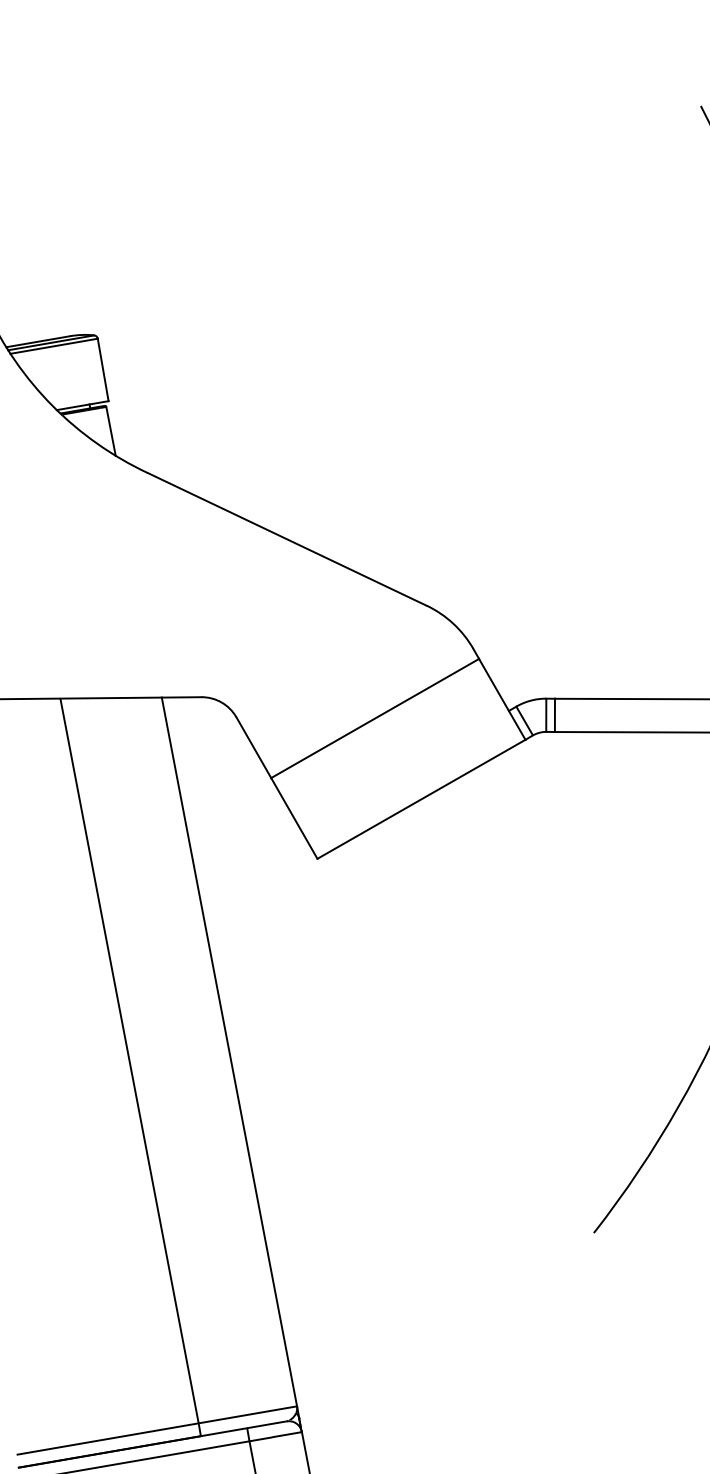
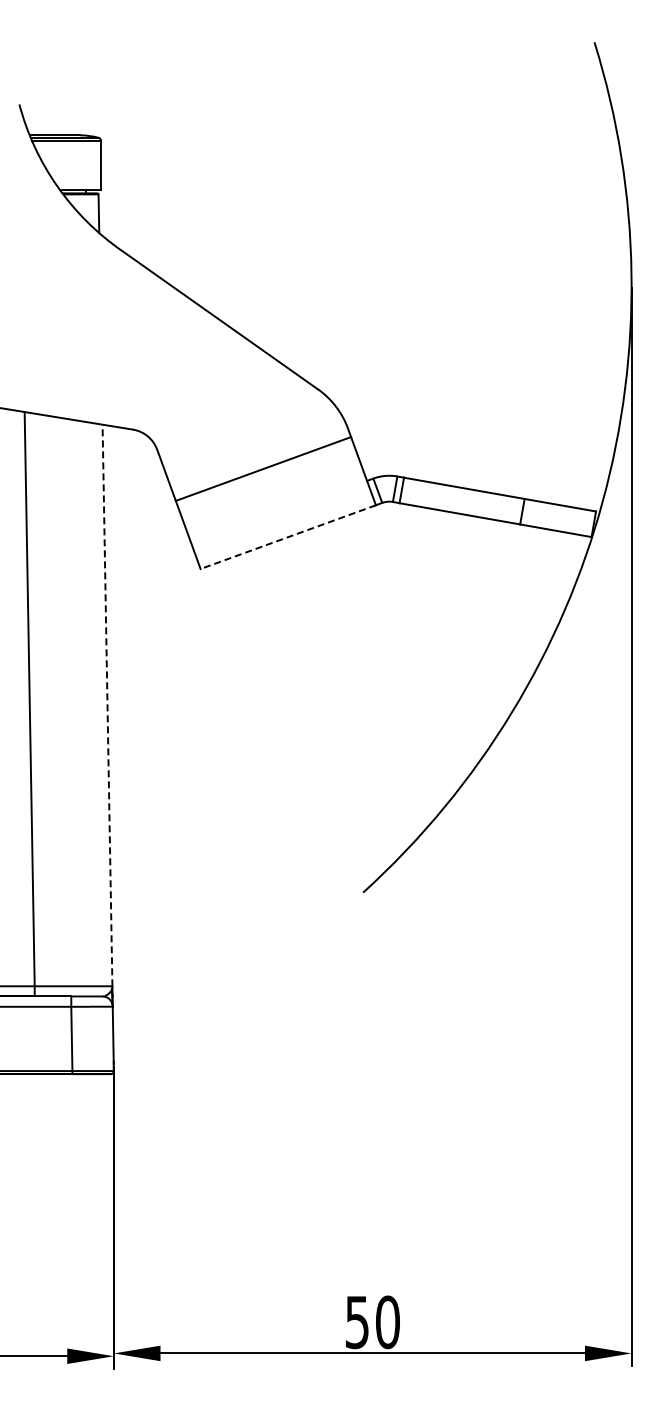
line: (420, 799) -> (287, 537), solid -> dashed
line: (229, 1051) -> (107, 705), solid -> dashed

